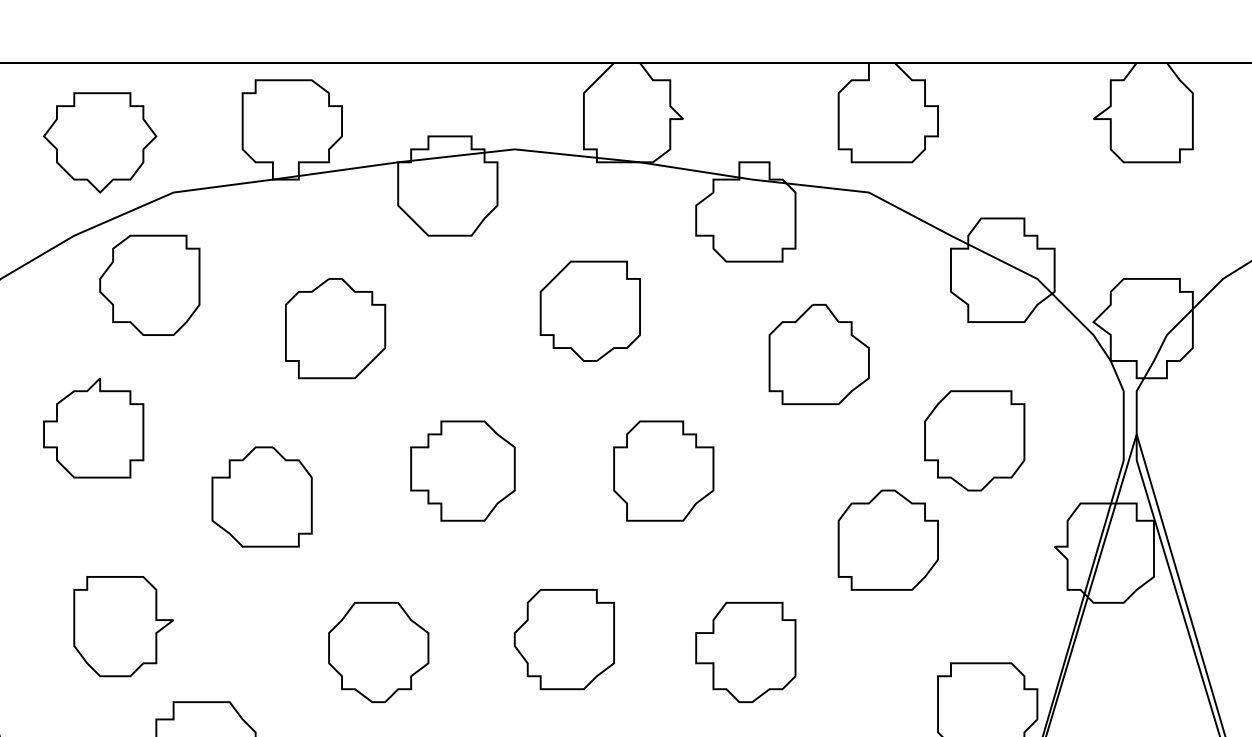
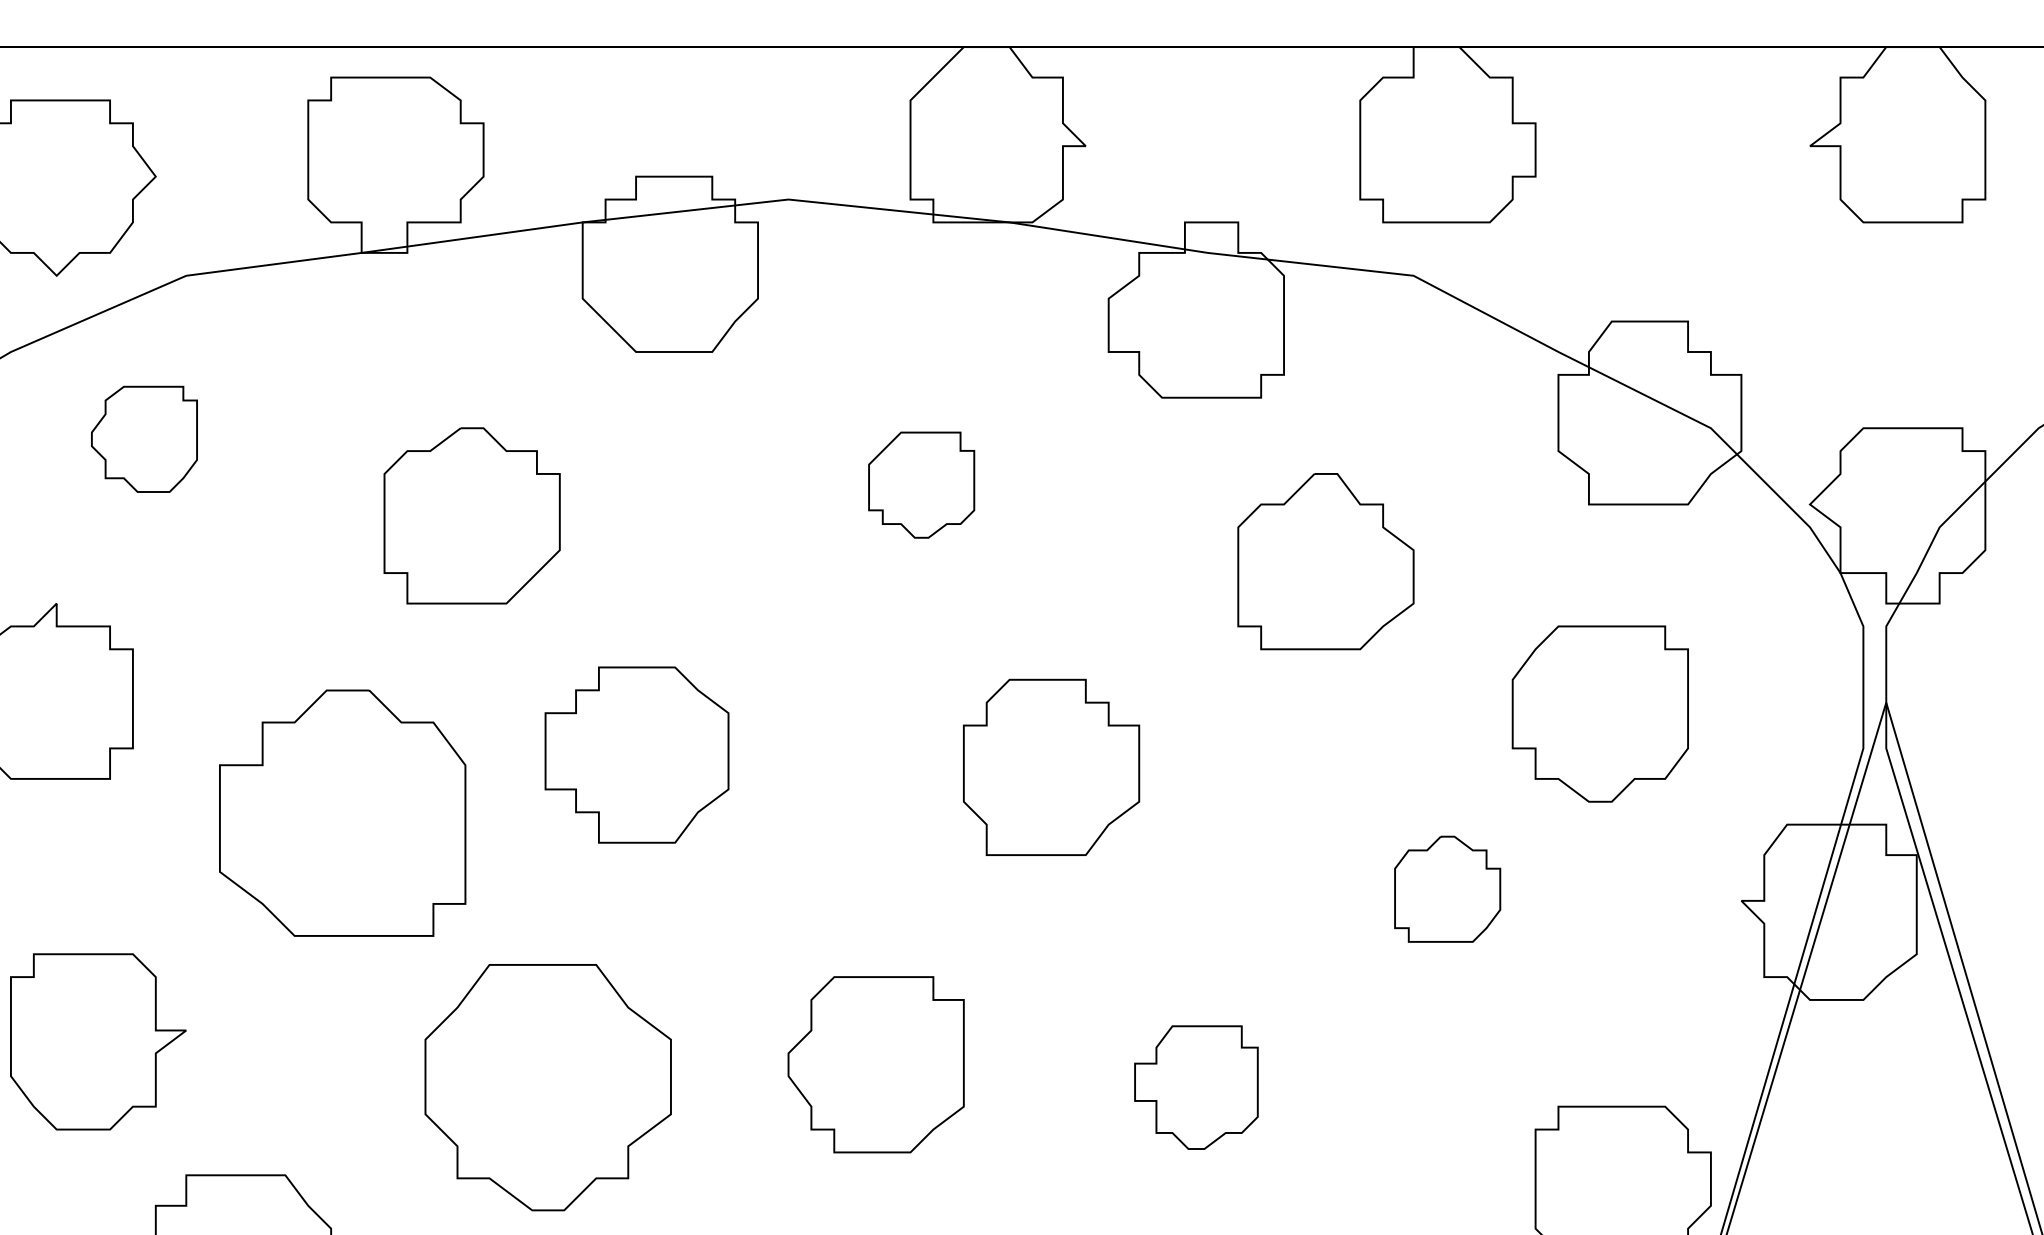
part: (149, 284) -> (143, 438), size x0.6
part: (589, 310) -> (920, 483), size x0.6
part: (462, 470) -> (636, 754), moved
part: (261, 496) -> (341, 812), size x1.4
part: (887, 539) -> (1446, 888), size x0.6
part: (378, 652) -> (547, 1087), size x1.4
part: (745, 652) -> (1195, 1087), size x0.7

